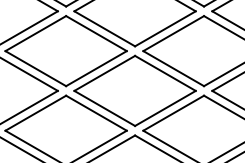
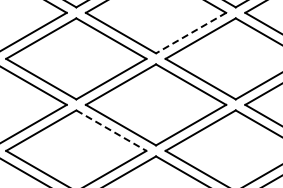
line: (164, 29) -> (190, 33), solid -> dashed
line: (96, 113) -> (111, 130), solid -> dashed

